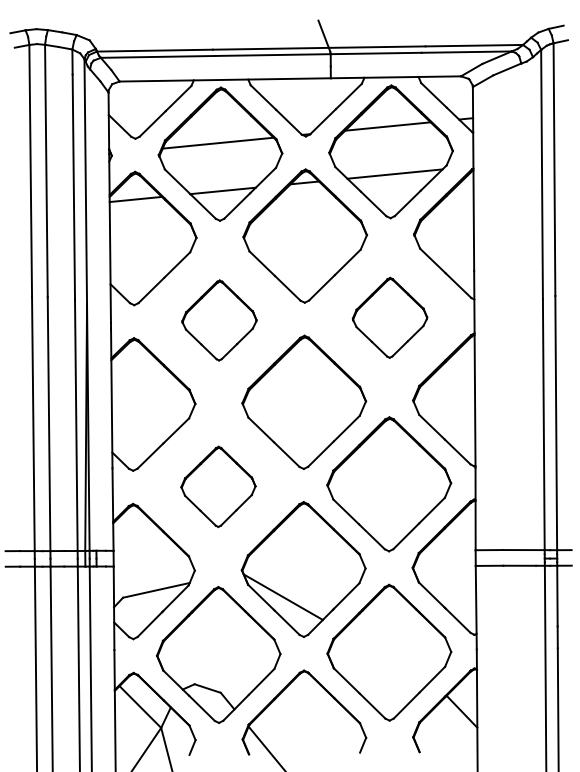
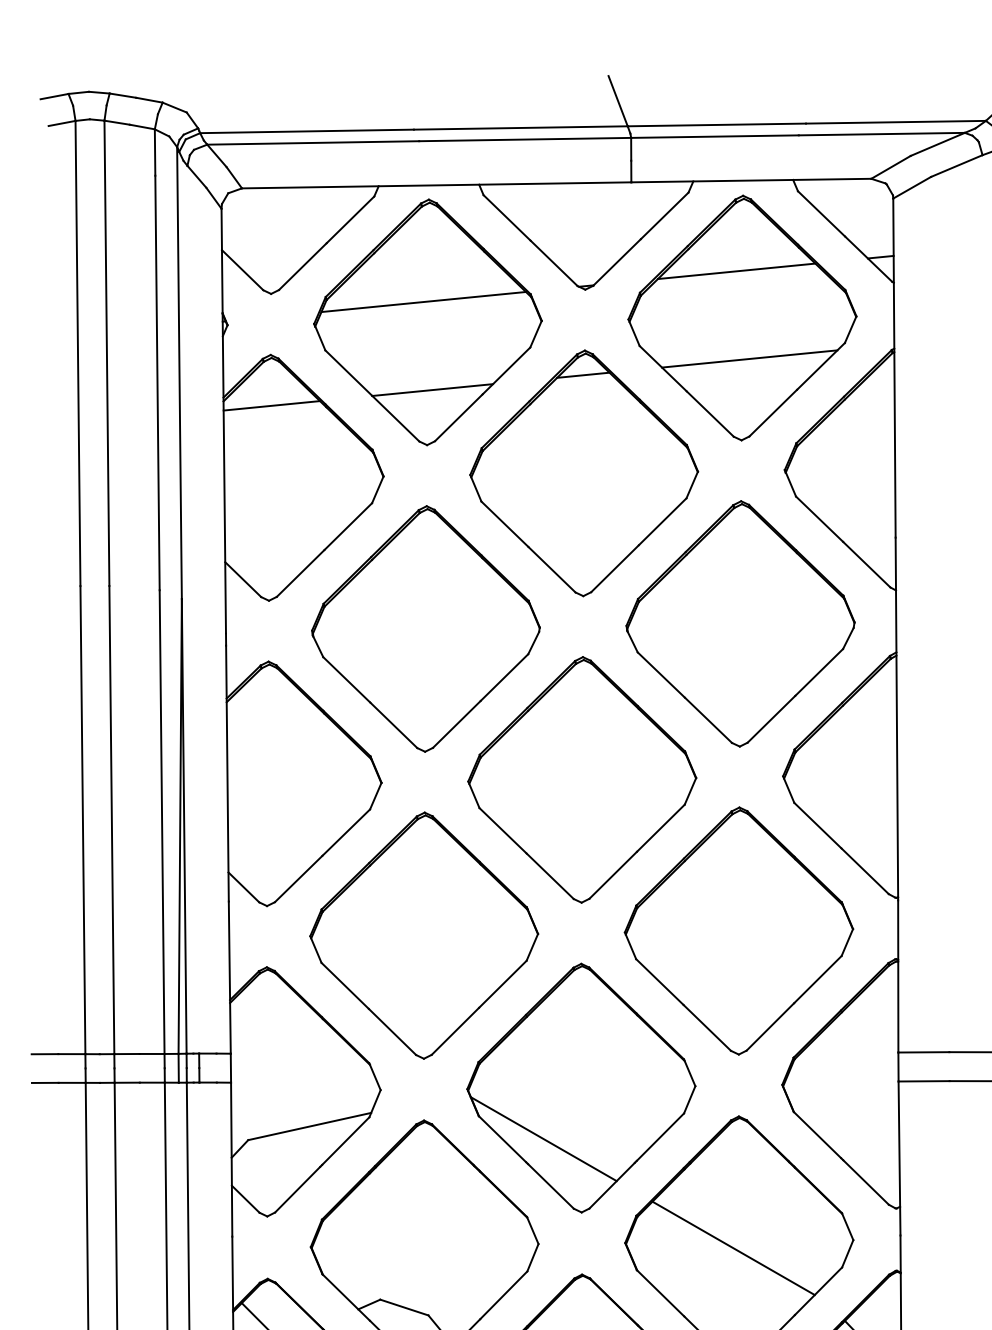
part: (389, 317) -> (739, 623), size x1.67
part: (219, 320) -> (426, 628), size x1.67
part: (218, 486) -> (424, 935), size x1.67
line: (386, 656) -> (733, 1248), added

